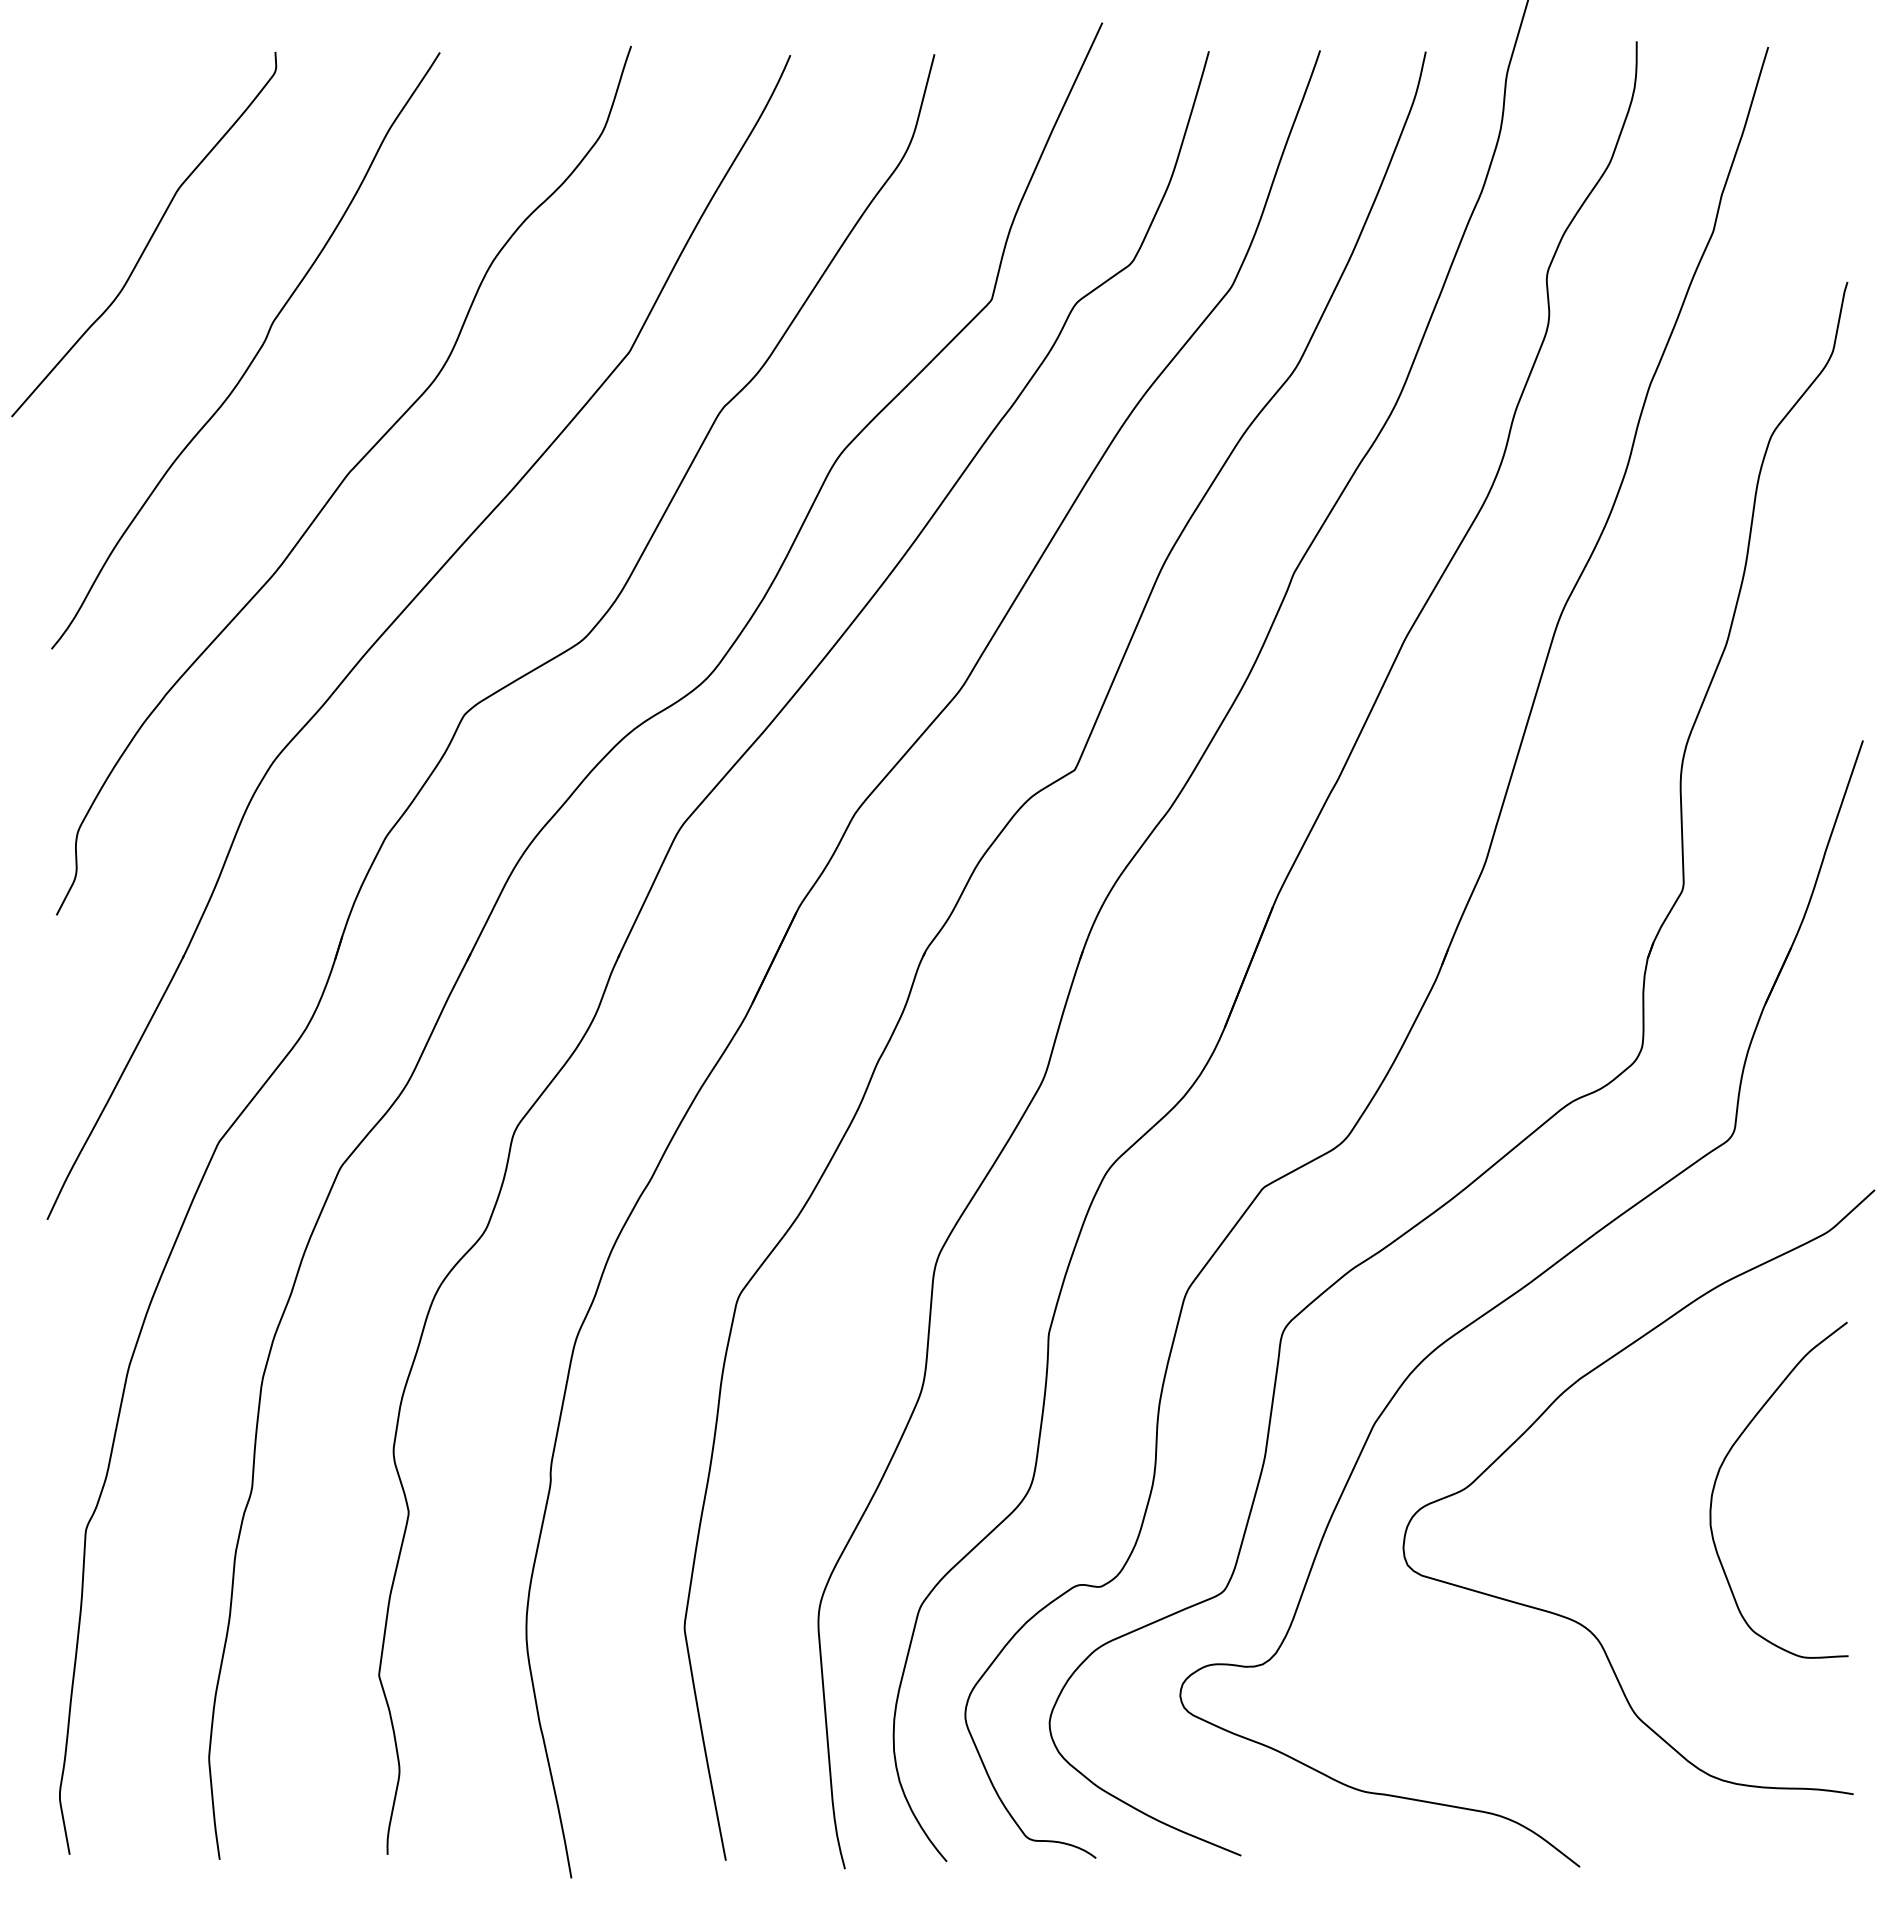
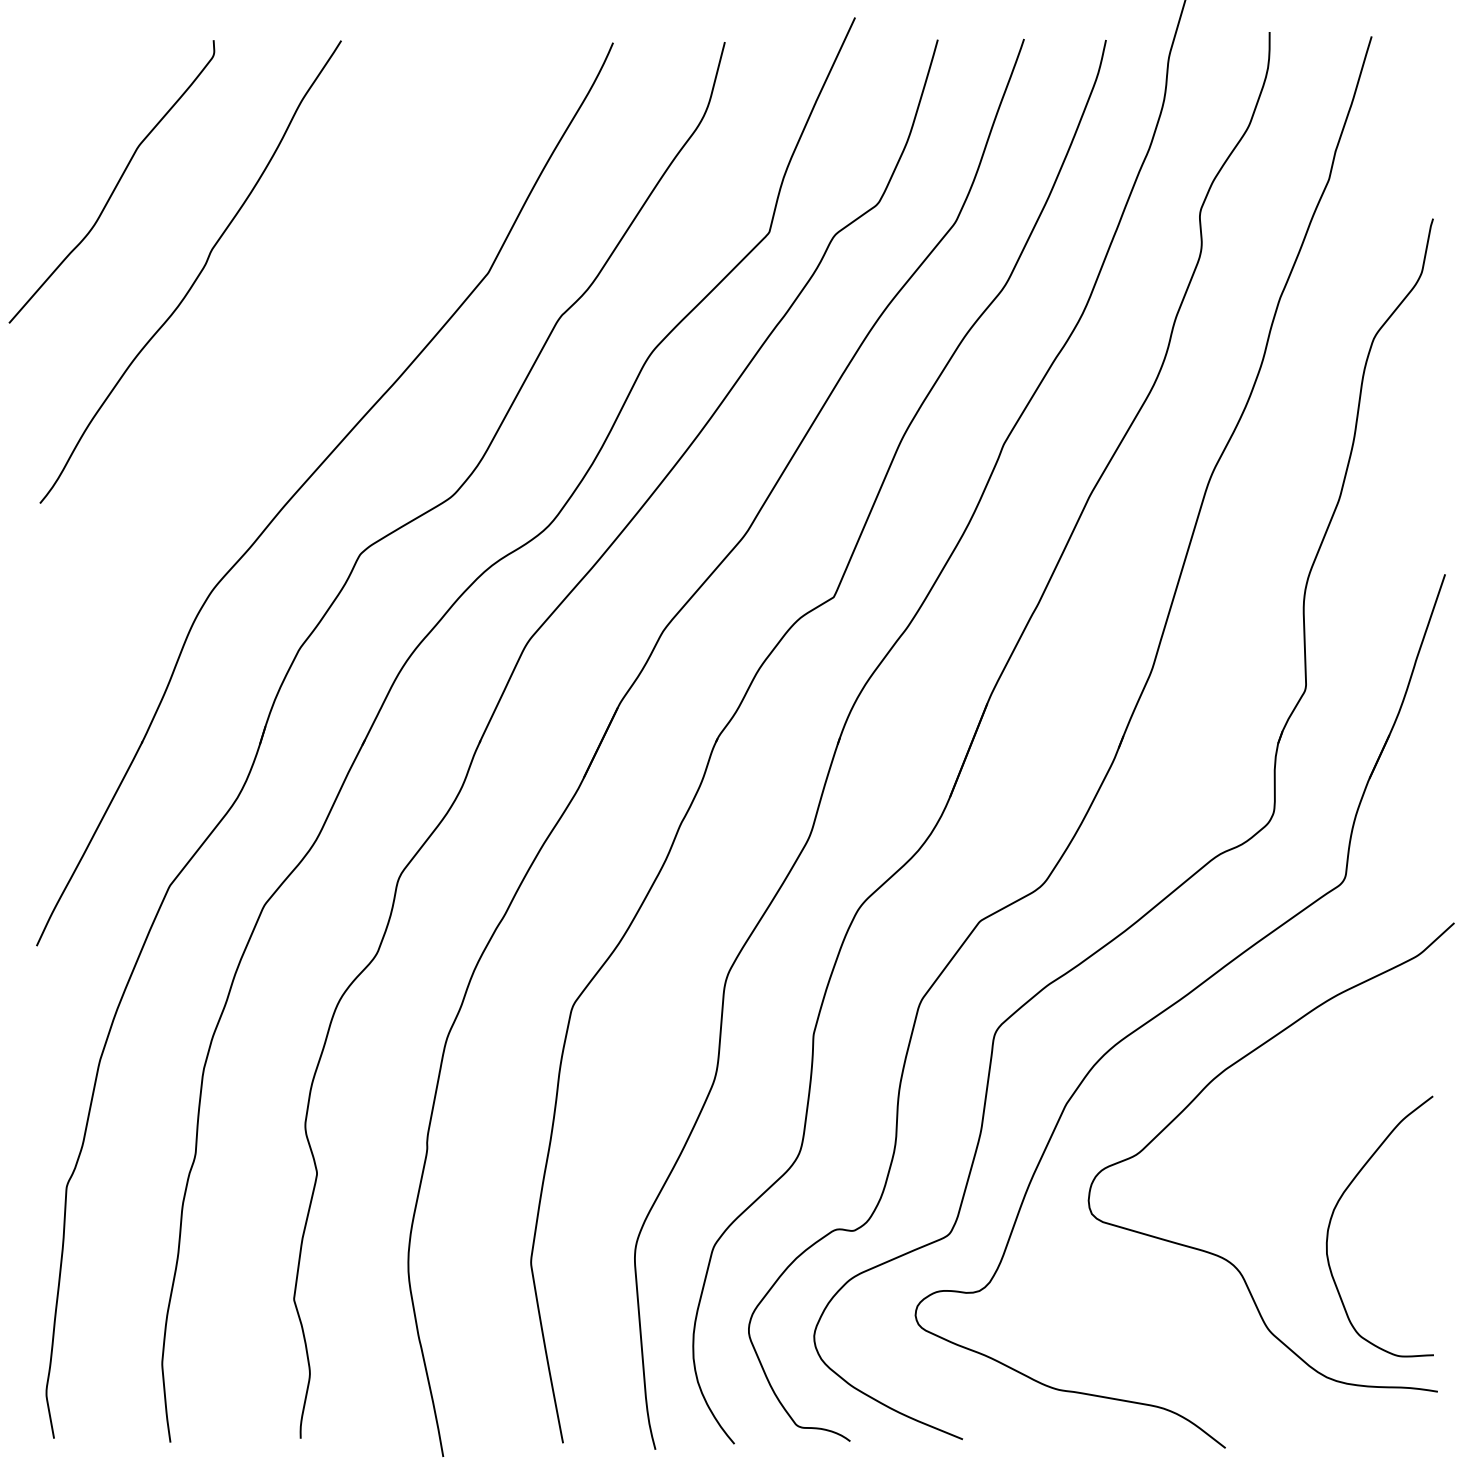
curve: (343, 480) -> (266, 372), removed
curve: (1727, 1456) -> (1340, 1200), moved

